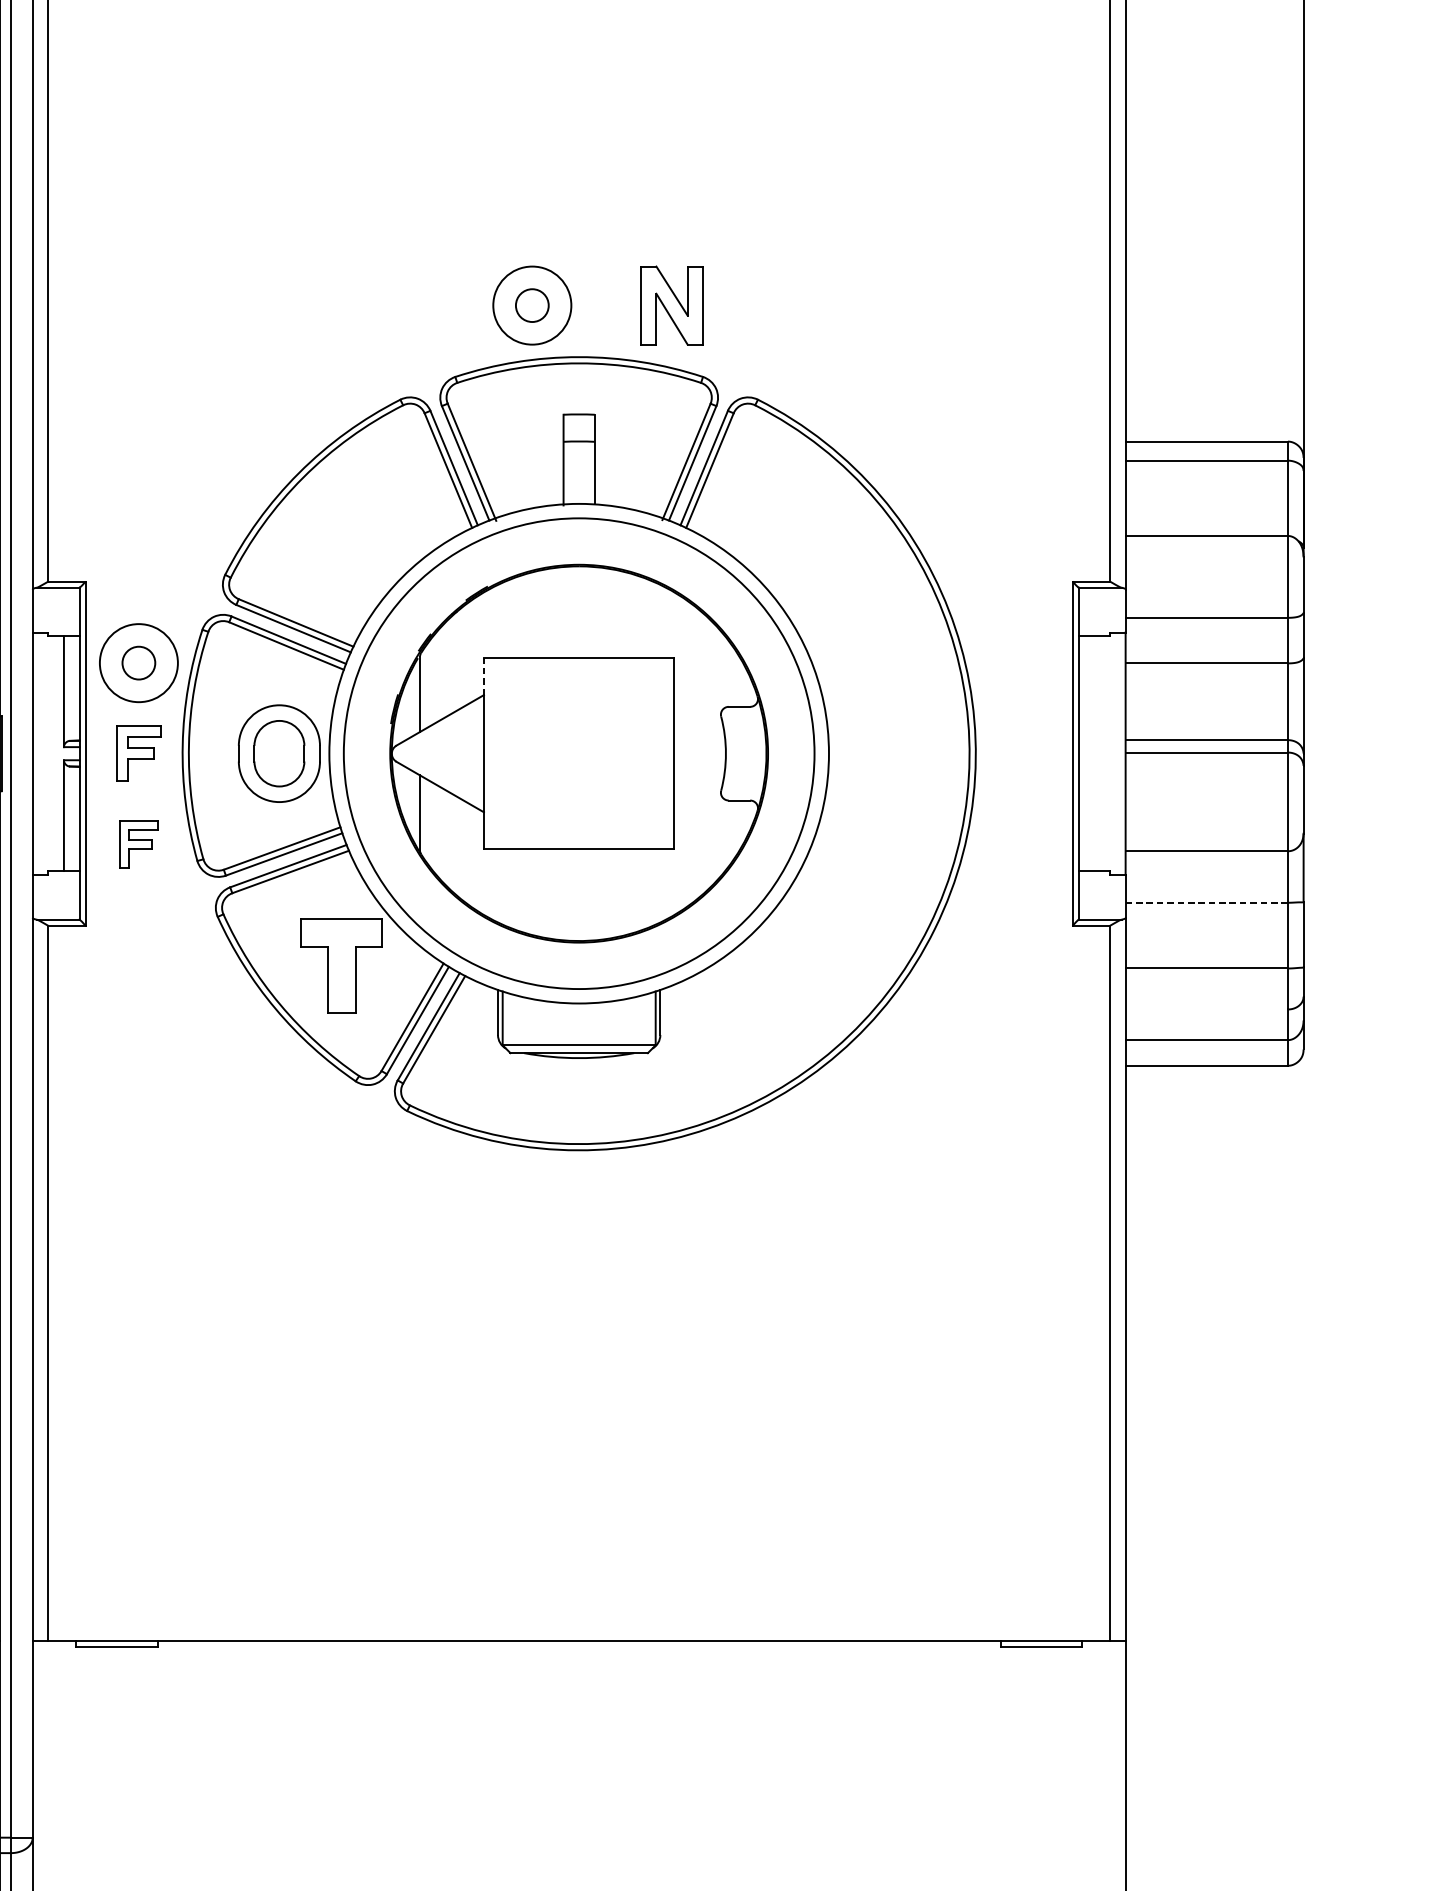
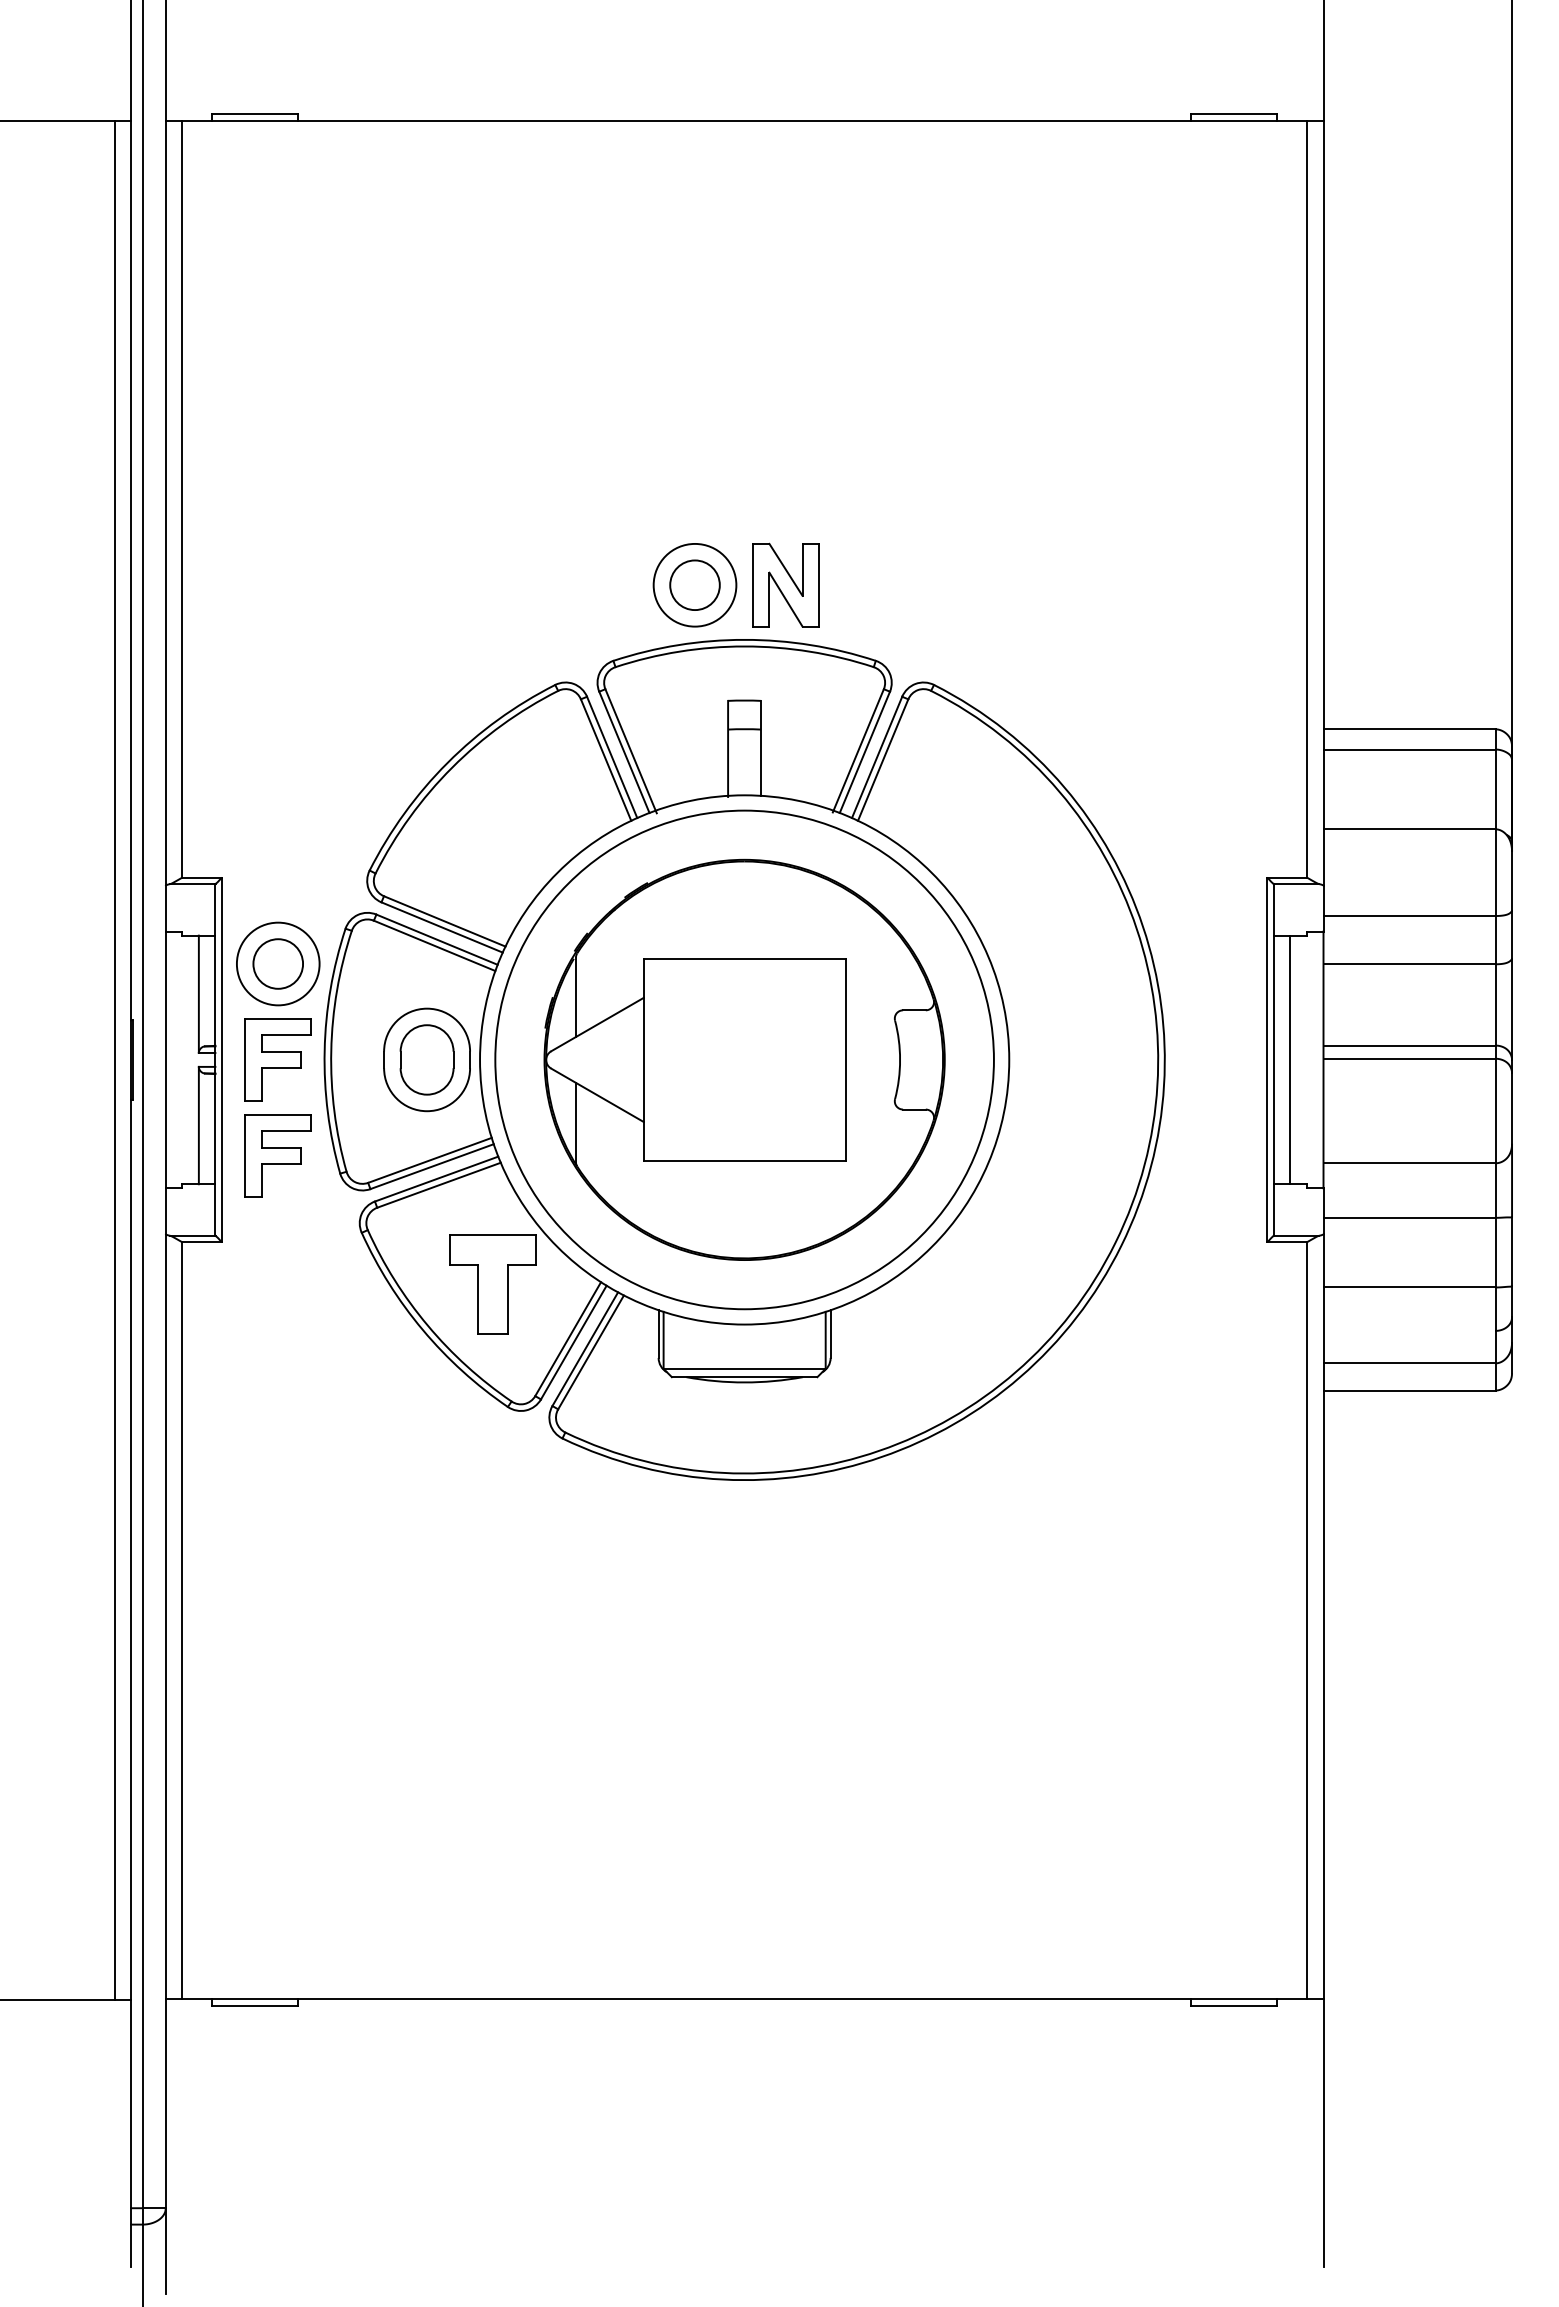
part: (671, 304) -> (785, 584), moved
circle: (531, 305) -> (694, 585), size x1.43
circle: (139, 662) -> (278, 963), size x1.43
line: (483, 675) -> (643, 977), dashed -> solid
part: (138, 753) -> (277, 1059), size x1.43
line: (1094, 753) -> (1290, 1059), added
part: (138, 843) -> (277, 1155), size x1.67
line: (1207, 902) -> (1410, 1217), dashed -> solid

